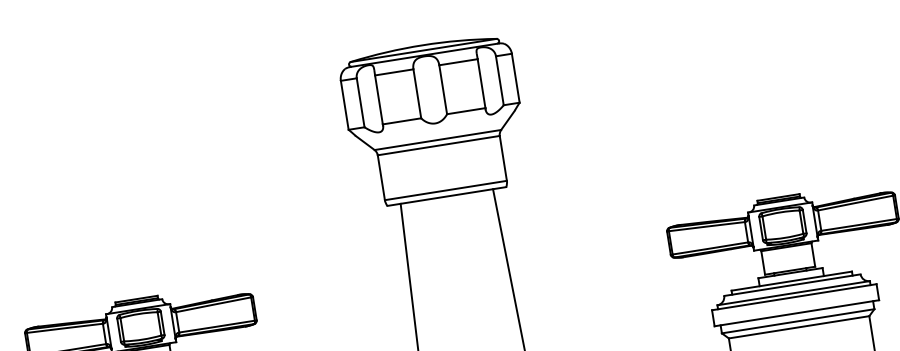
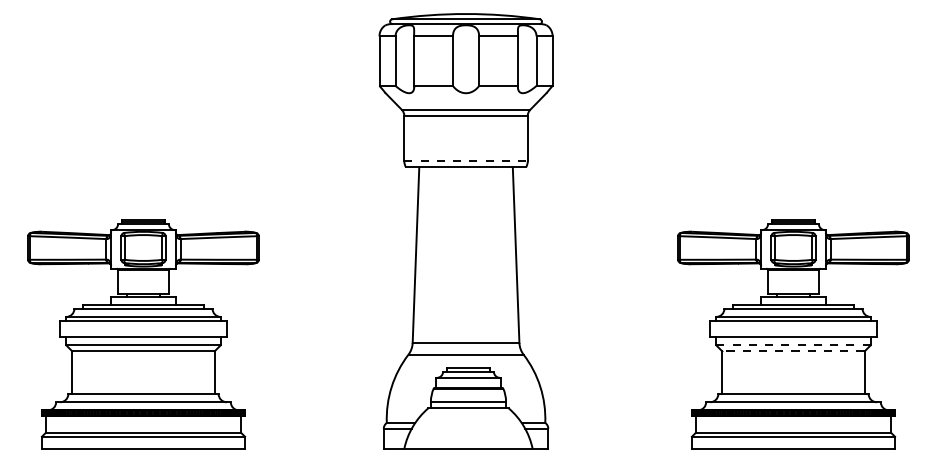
line: (446, 190) -> (466, 161), solid -> dashed
line: (799, 321) -> (794, 345), solid -> dashed
line: (799, 327) -> (793, 351), solid -> dashed

